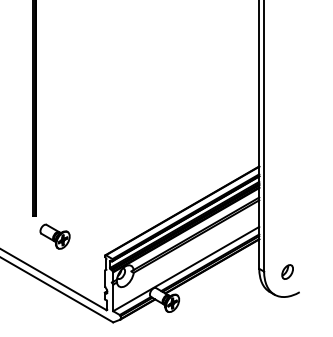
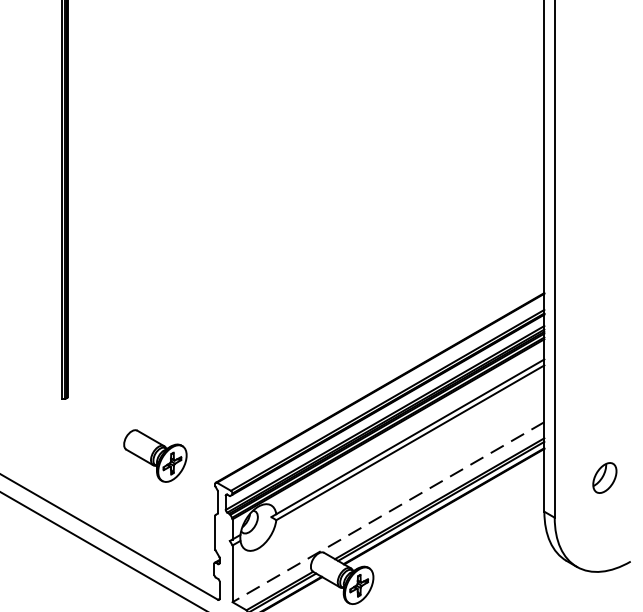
part: (54, 236) -> (154, 455), moved
line: (185, 269) -> (386, 513), solid -> dashed
part: (287, 271) -> (604, 476), moved

